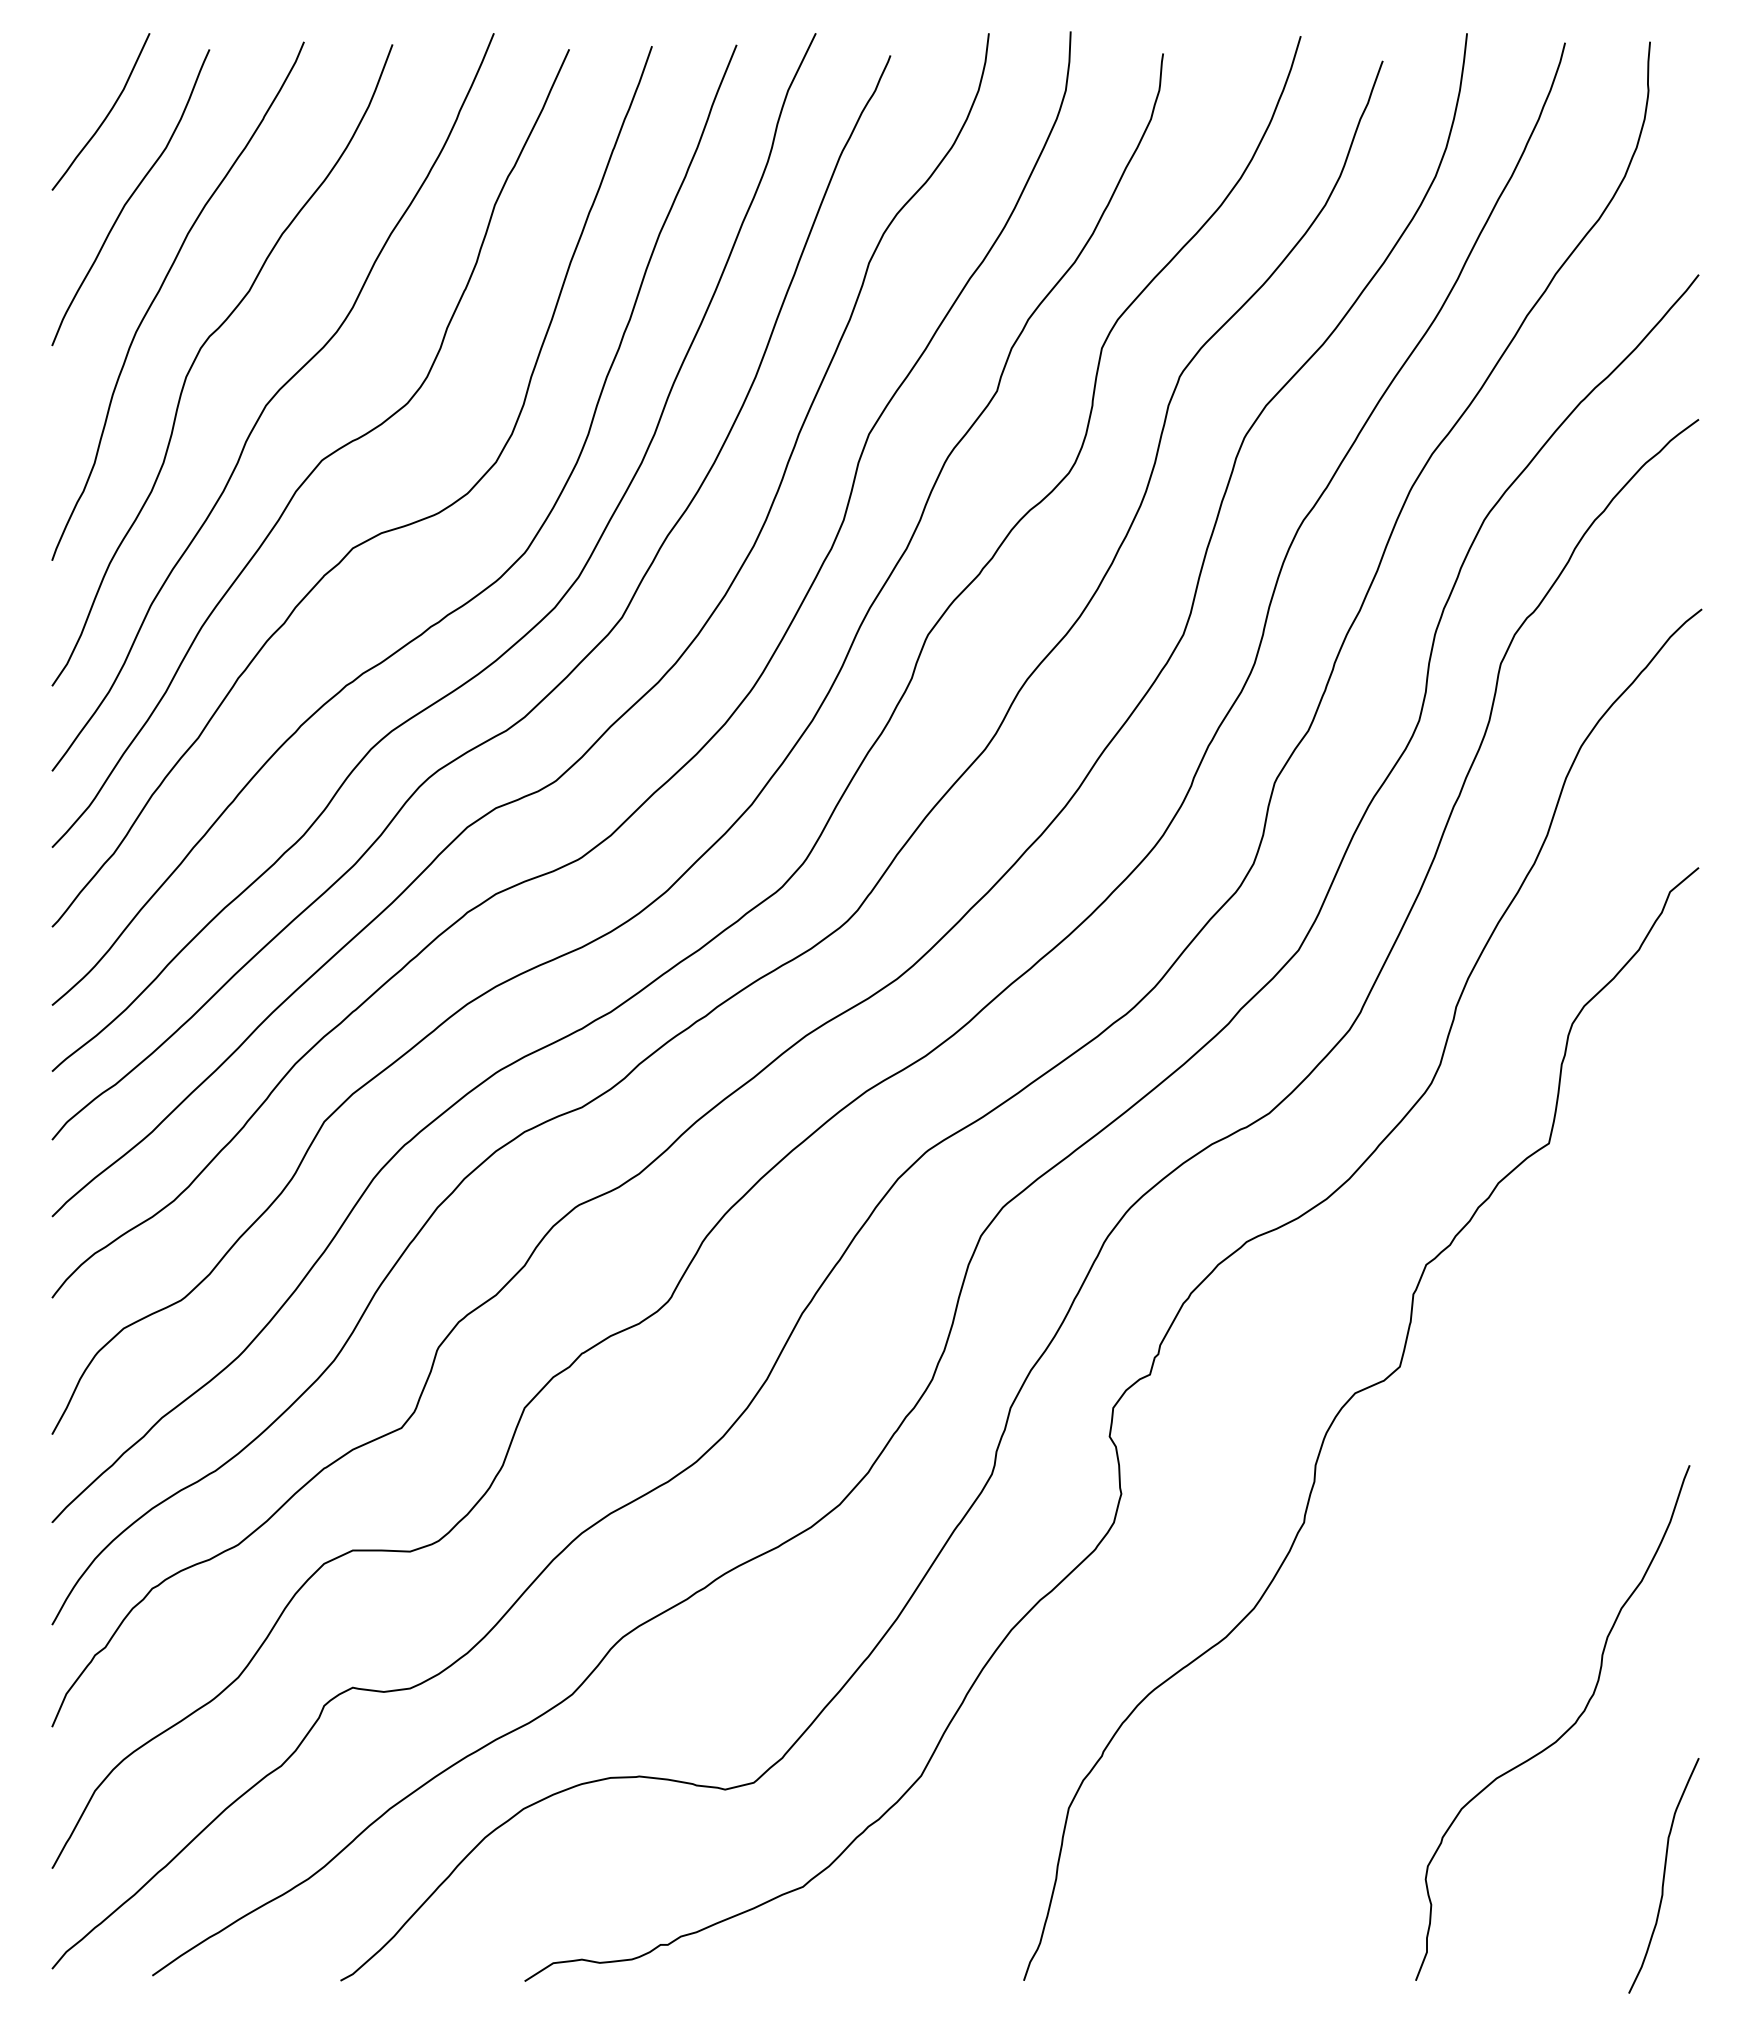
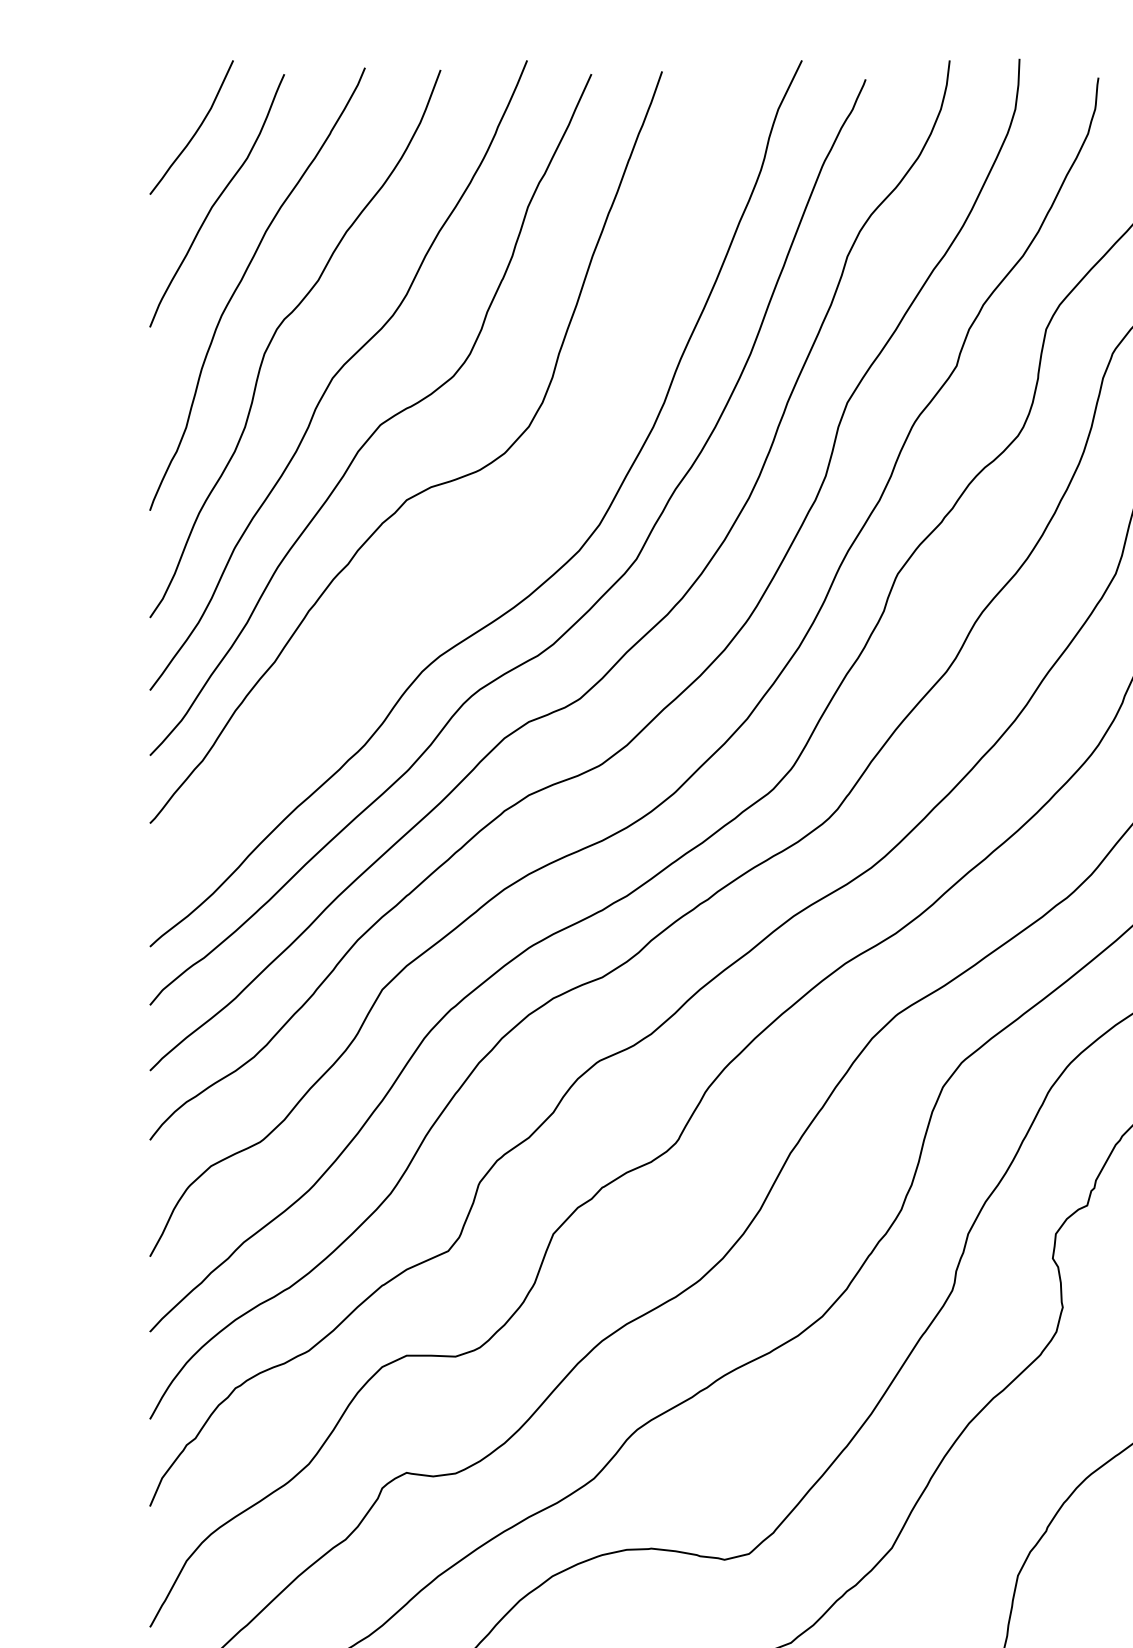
curve: (449, 612) -> (489, 554), removed

